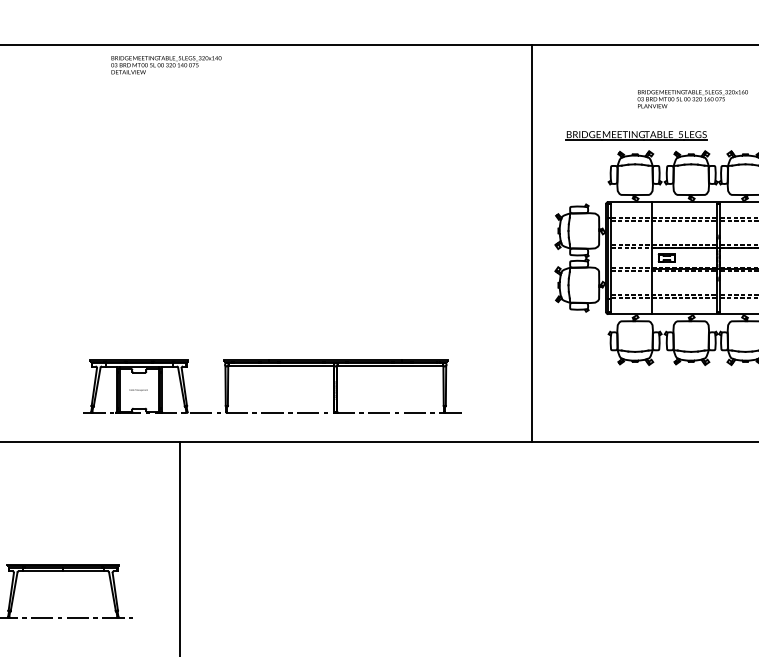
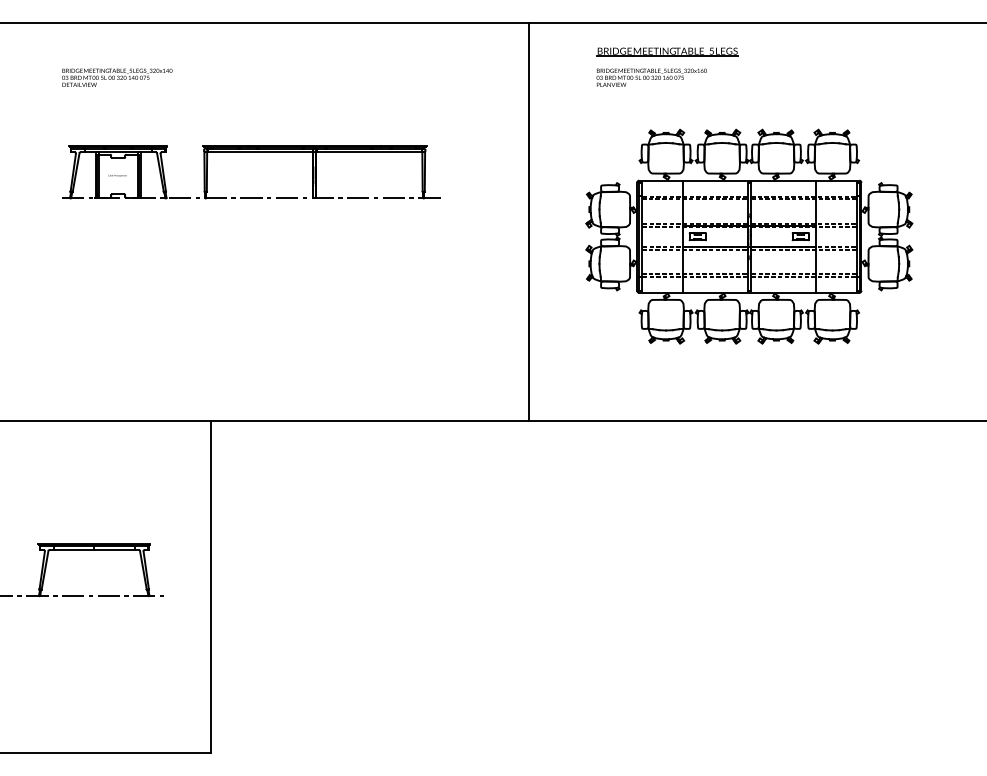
text: (166, 64) -> (117, 77), moved
text: (692, 98) -> (651, 77), moved
part: (636, 134) -> (667, 51), moved
line: (532, 242) -> (529, 221), moved
part: (272, 366) -> (251, 152), moved

